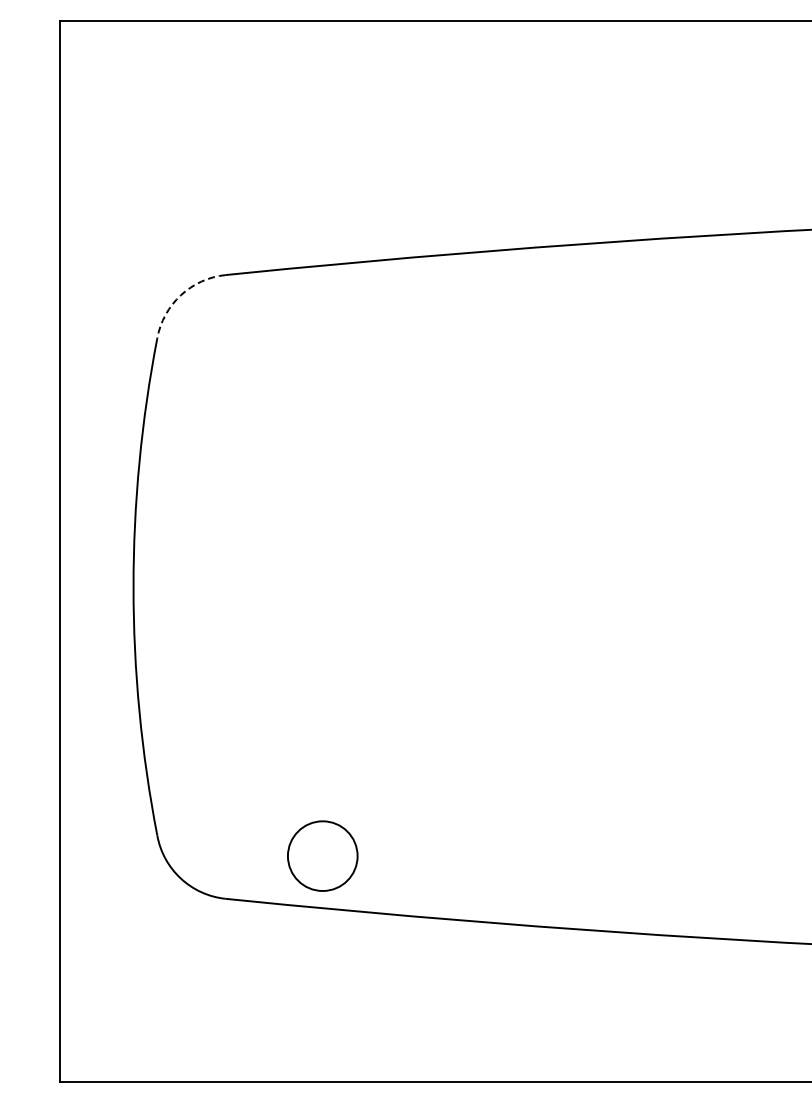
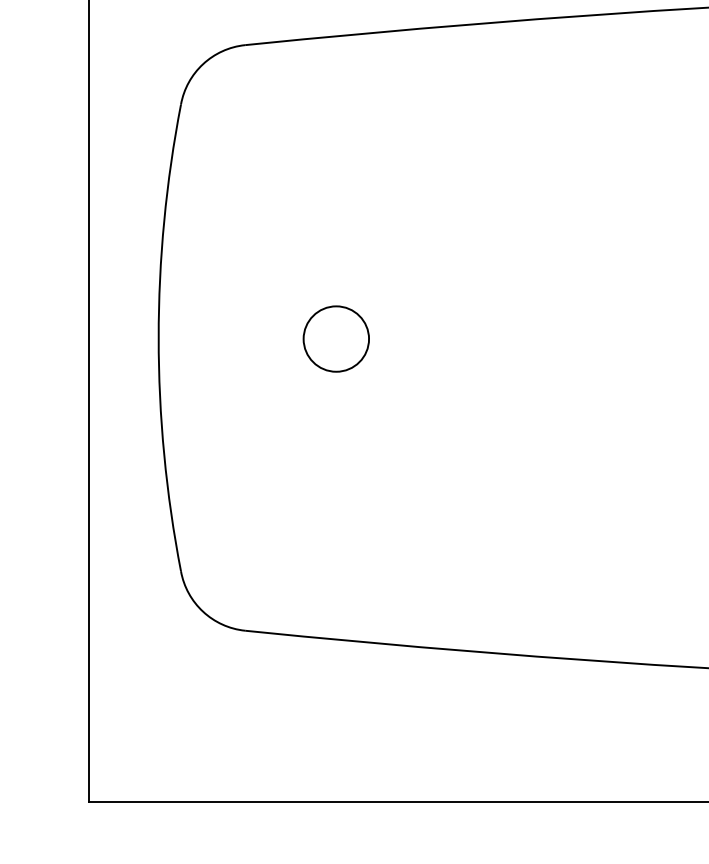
arc: (180, 295) -> (202, 64), dashed -> solid
circle: (322, 855) -> (336, 338), moved

